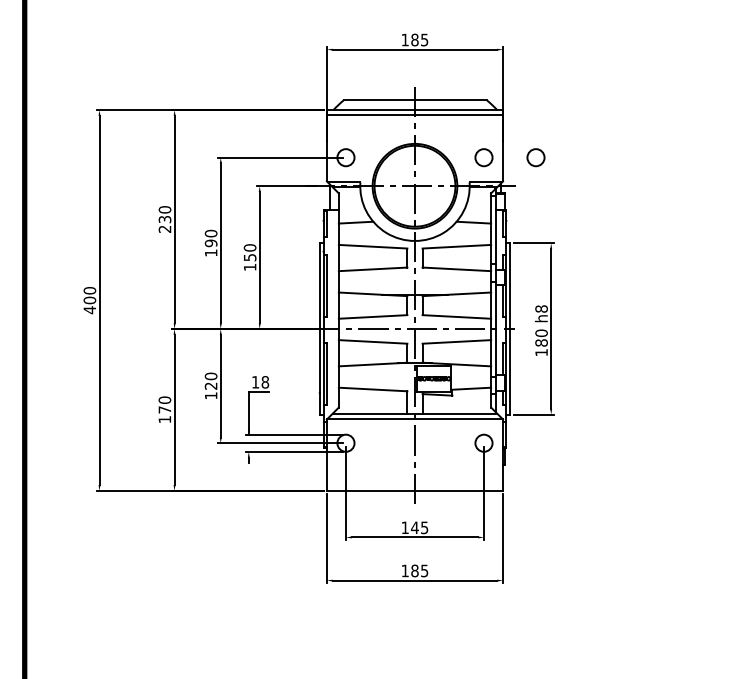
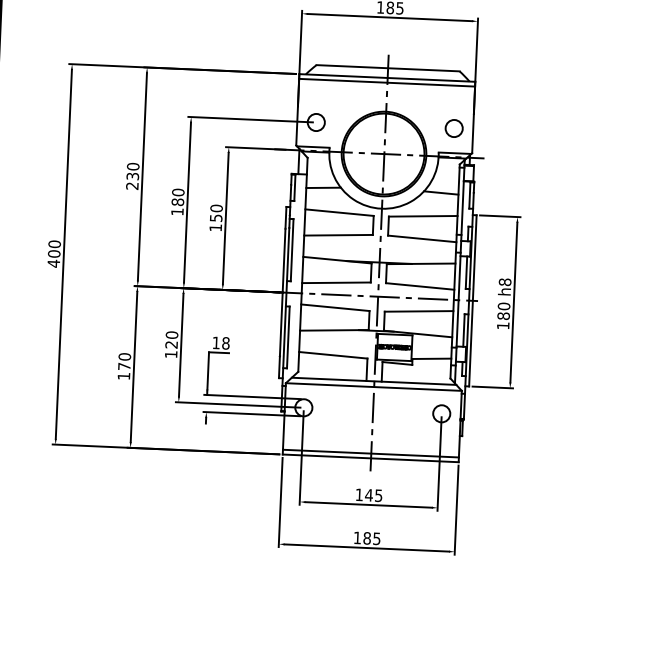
circle: (535, 157) -> (505, 130), removed
text: (211, 243) -> (178, 202), 190 -> 180
line: (414, 486) -> (370, 453), added

